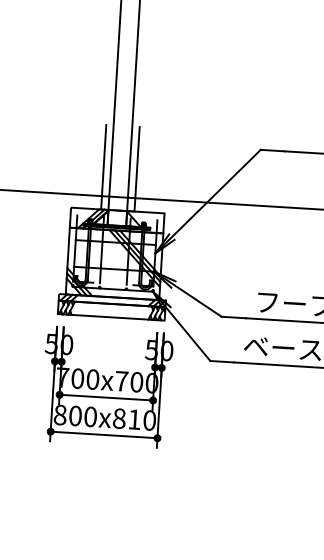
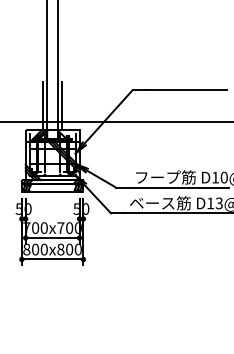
text: (134, 419) -> (69, 249), 800x810 -> 800x800

